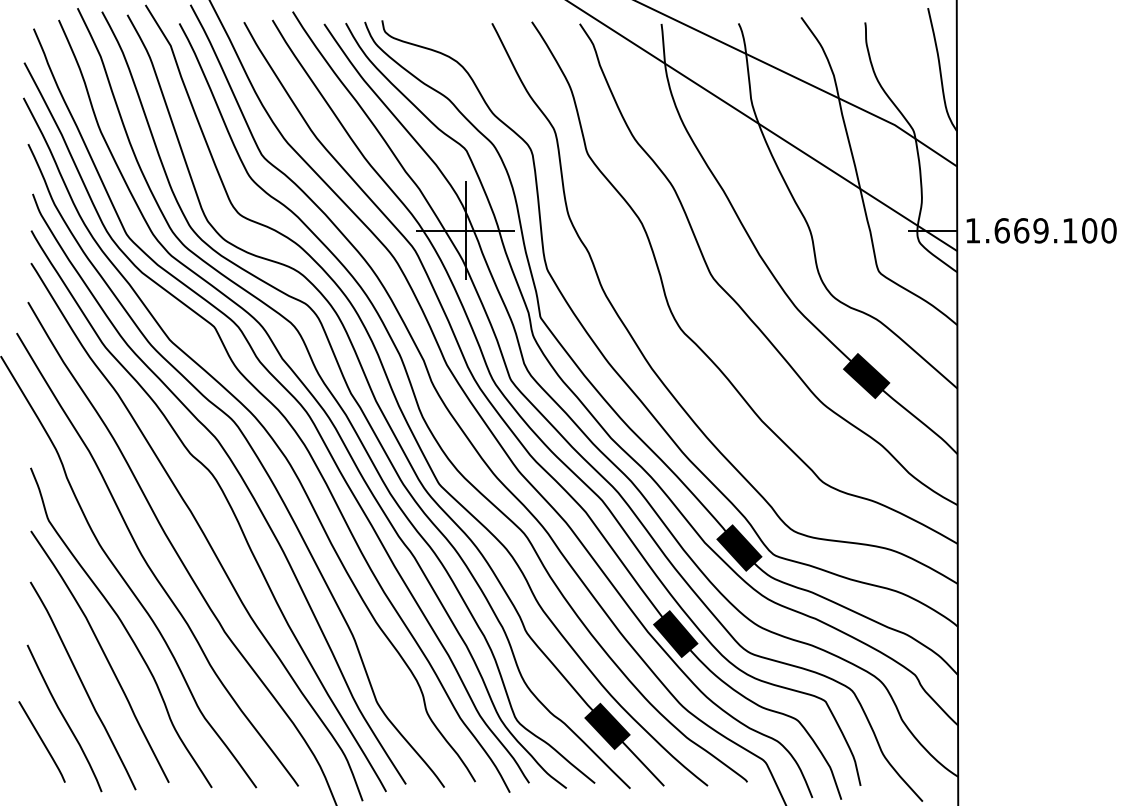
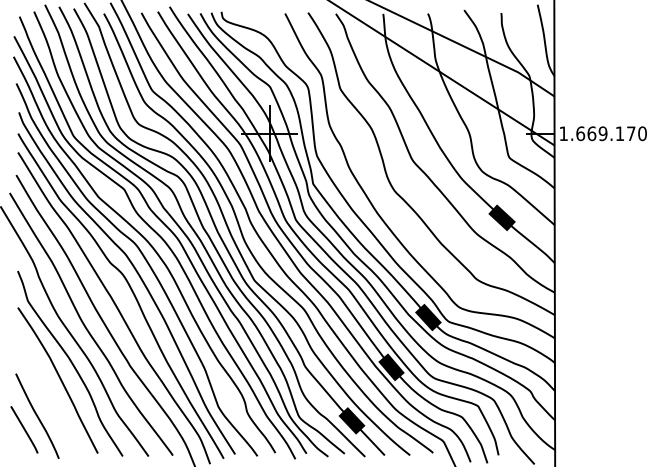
text: (1088, 230) -> (630, 133), 1.669.100 -> 1.669.170
line: (83, 686) -> (48, 397), removed

